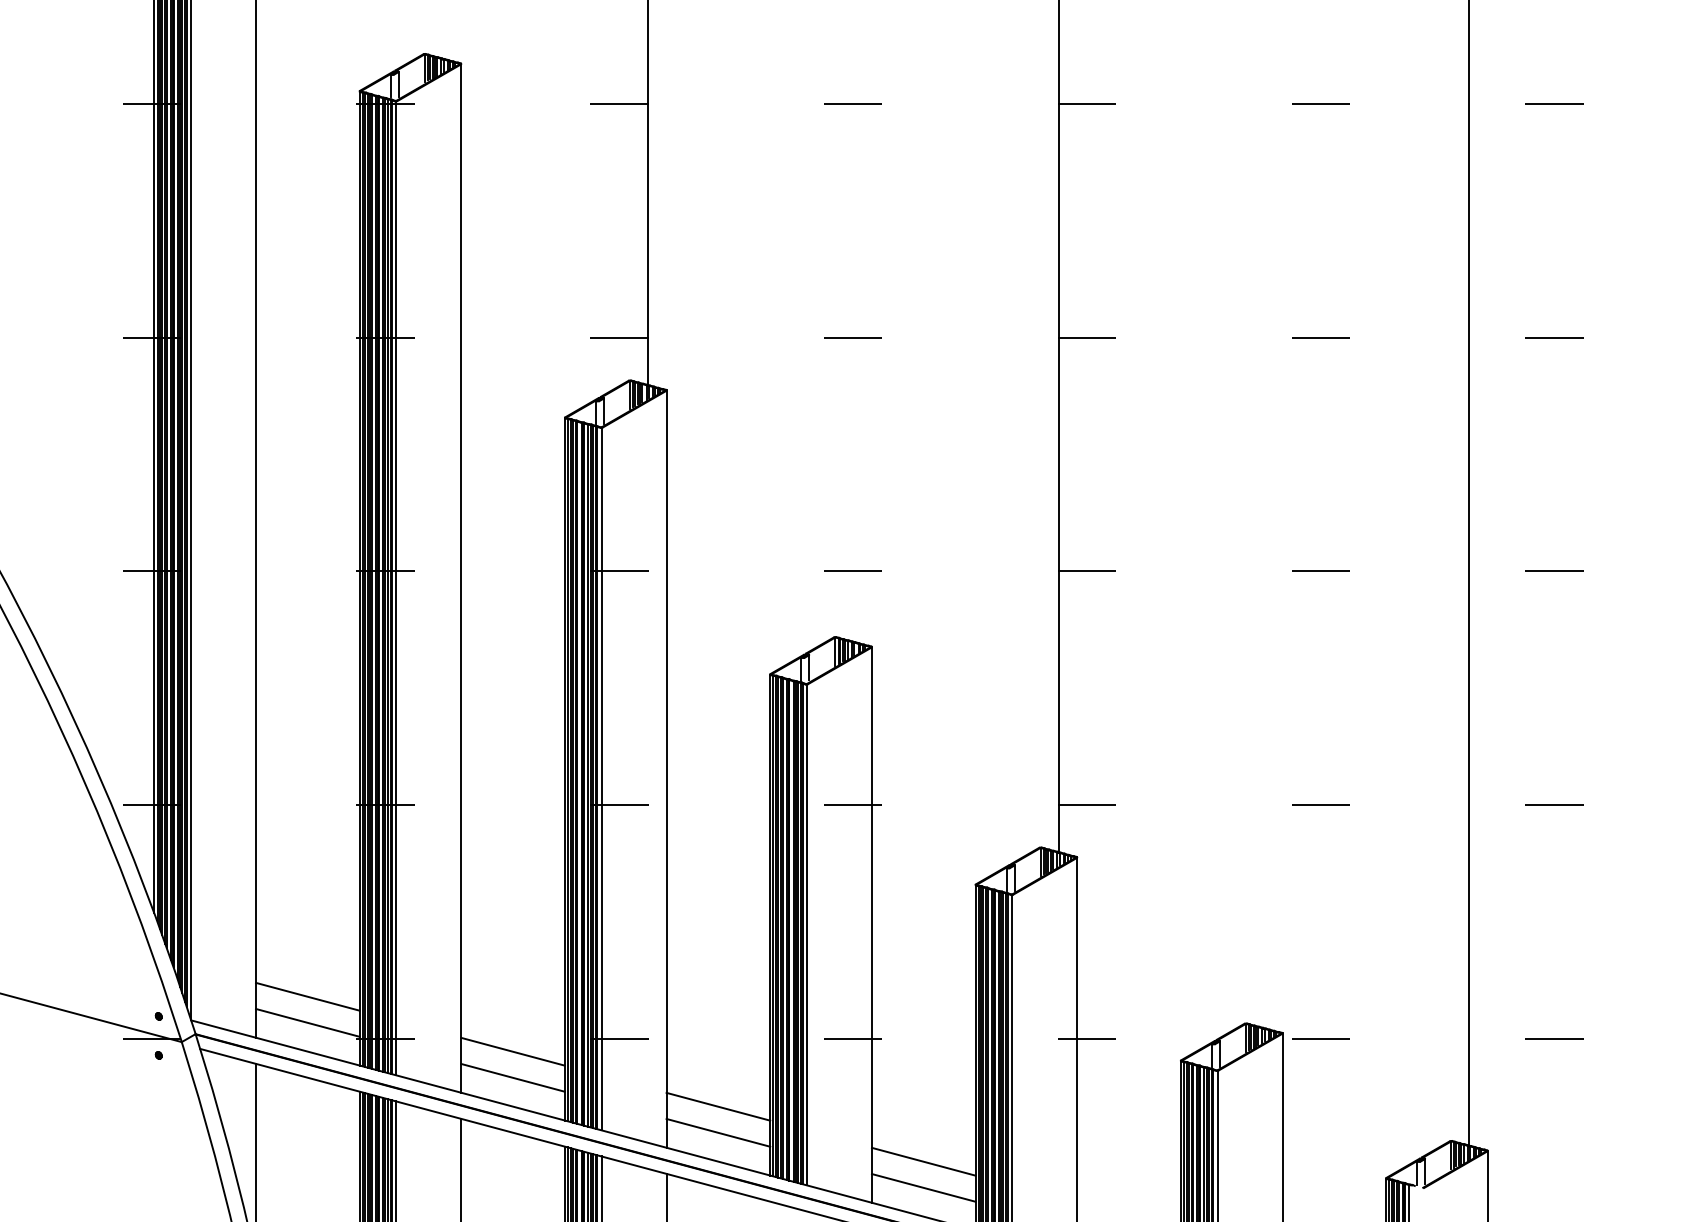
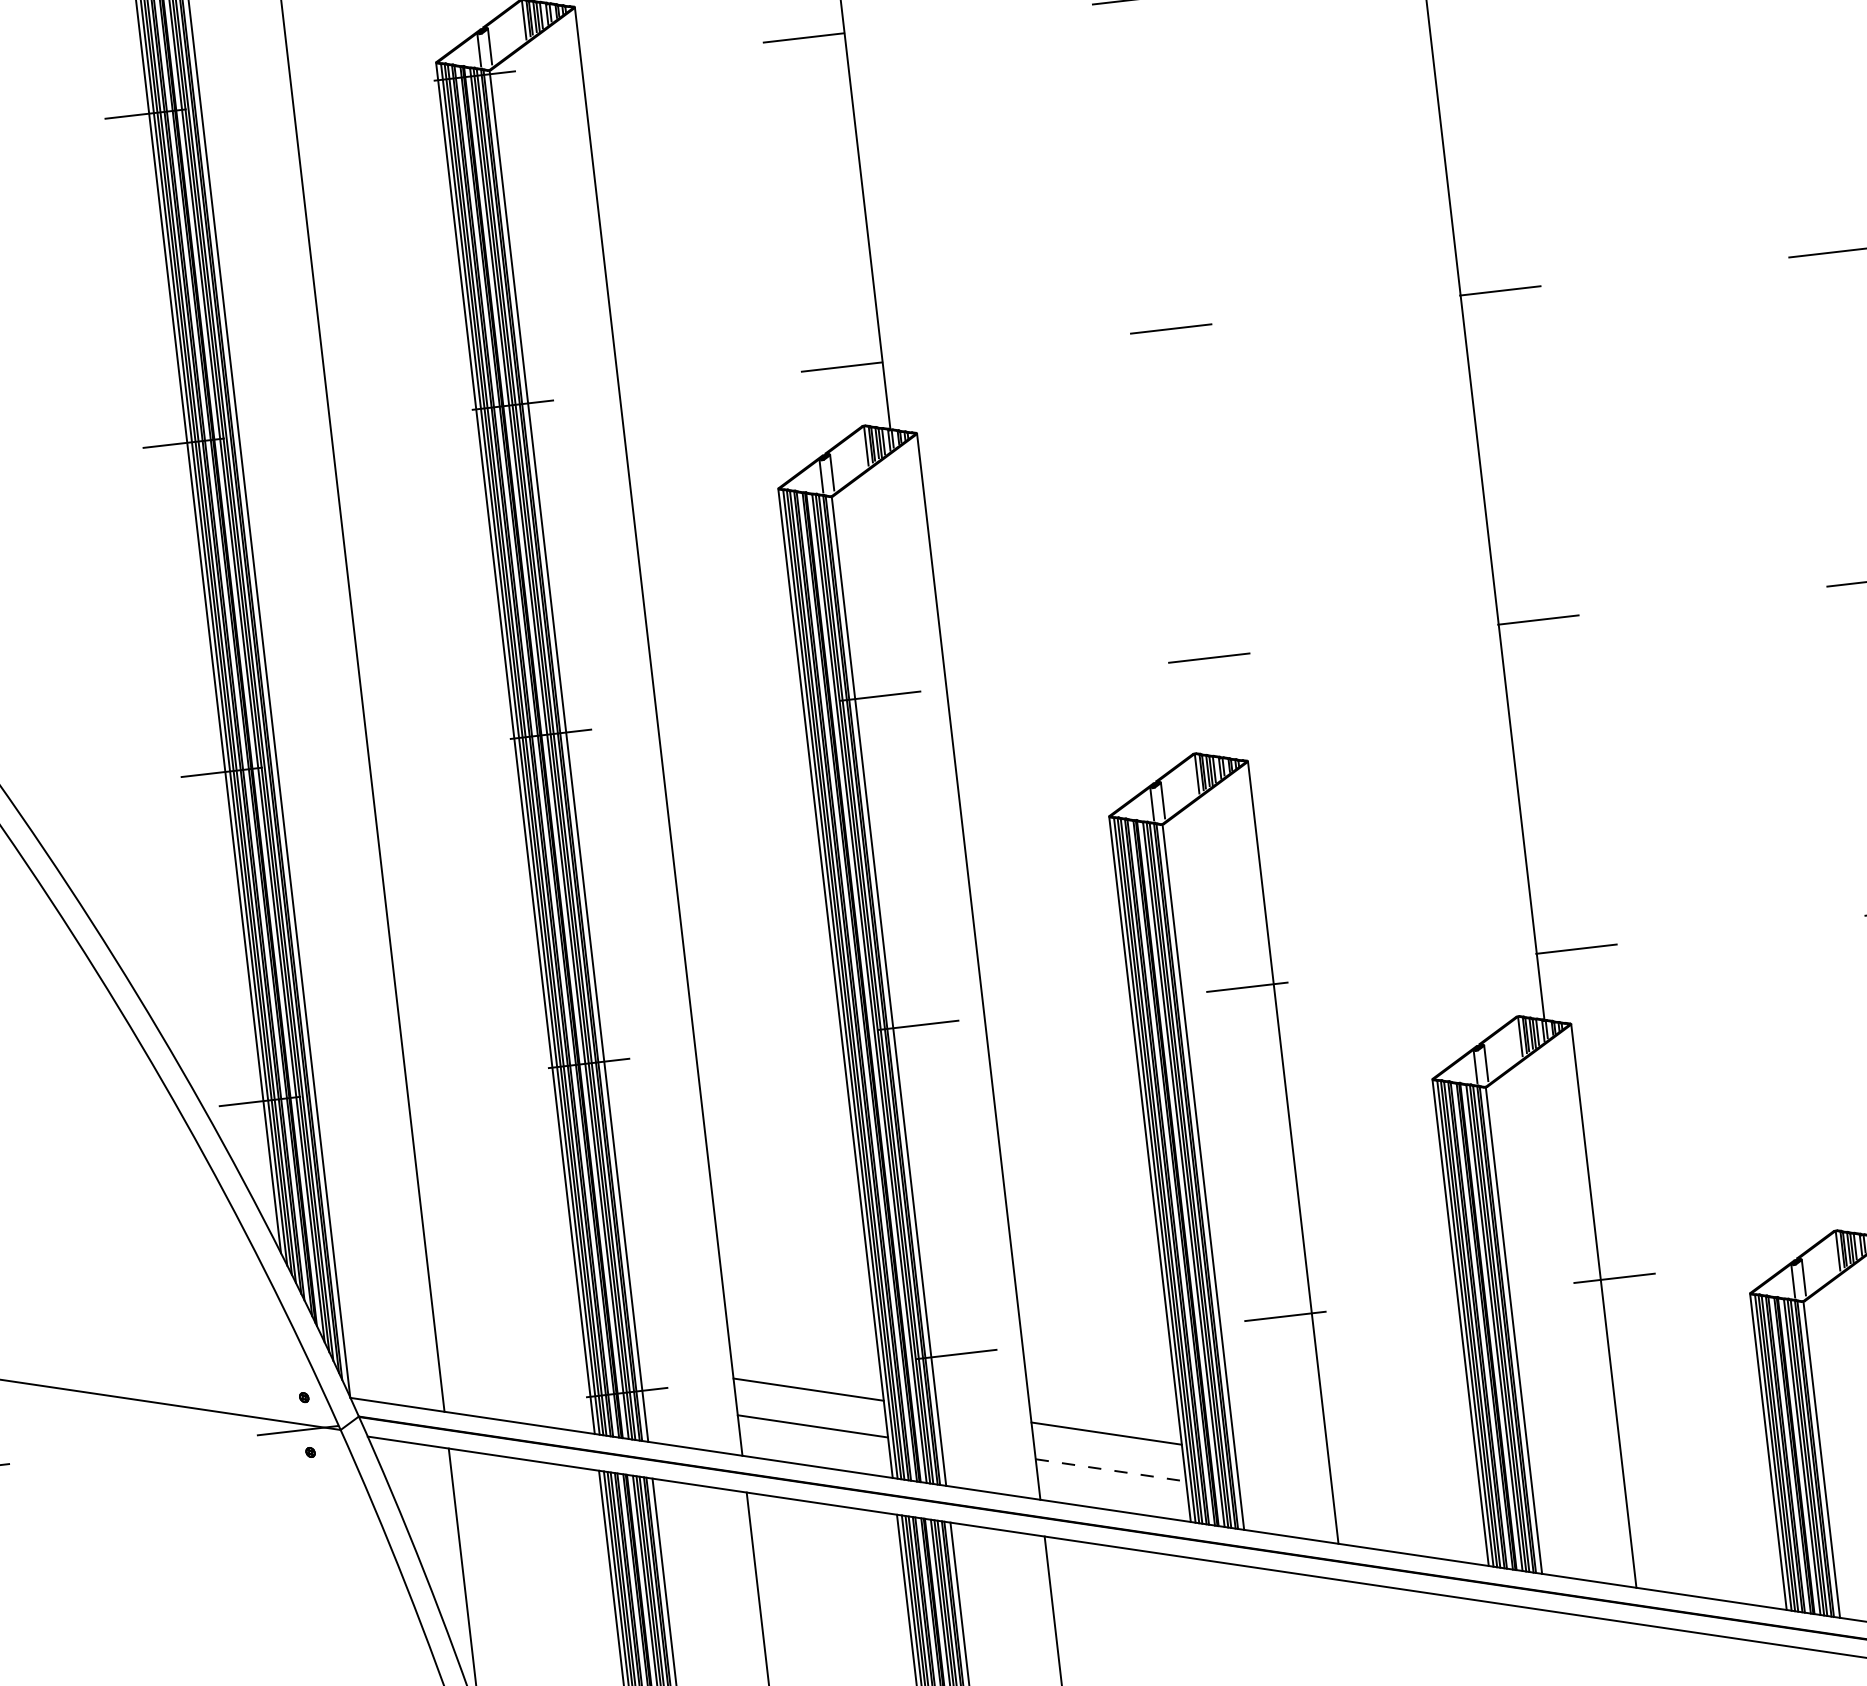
line: (307, 996) -> (510, 1345), removed
line: (307, 1022) -> (514, 1381), removed
line: (718, 1132) -> (1111, 1469), solid -> dashed
line: (923, 1161) -> (1404, 1477), removed
line: (923, 1187) -> (1408, 1513), removed

